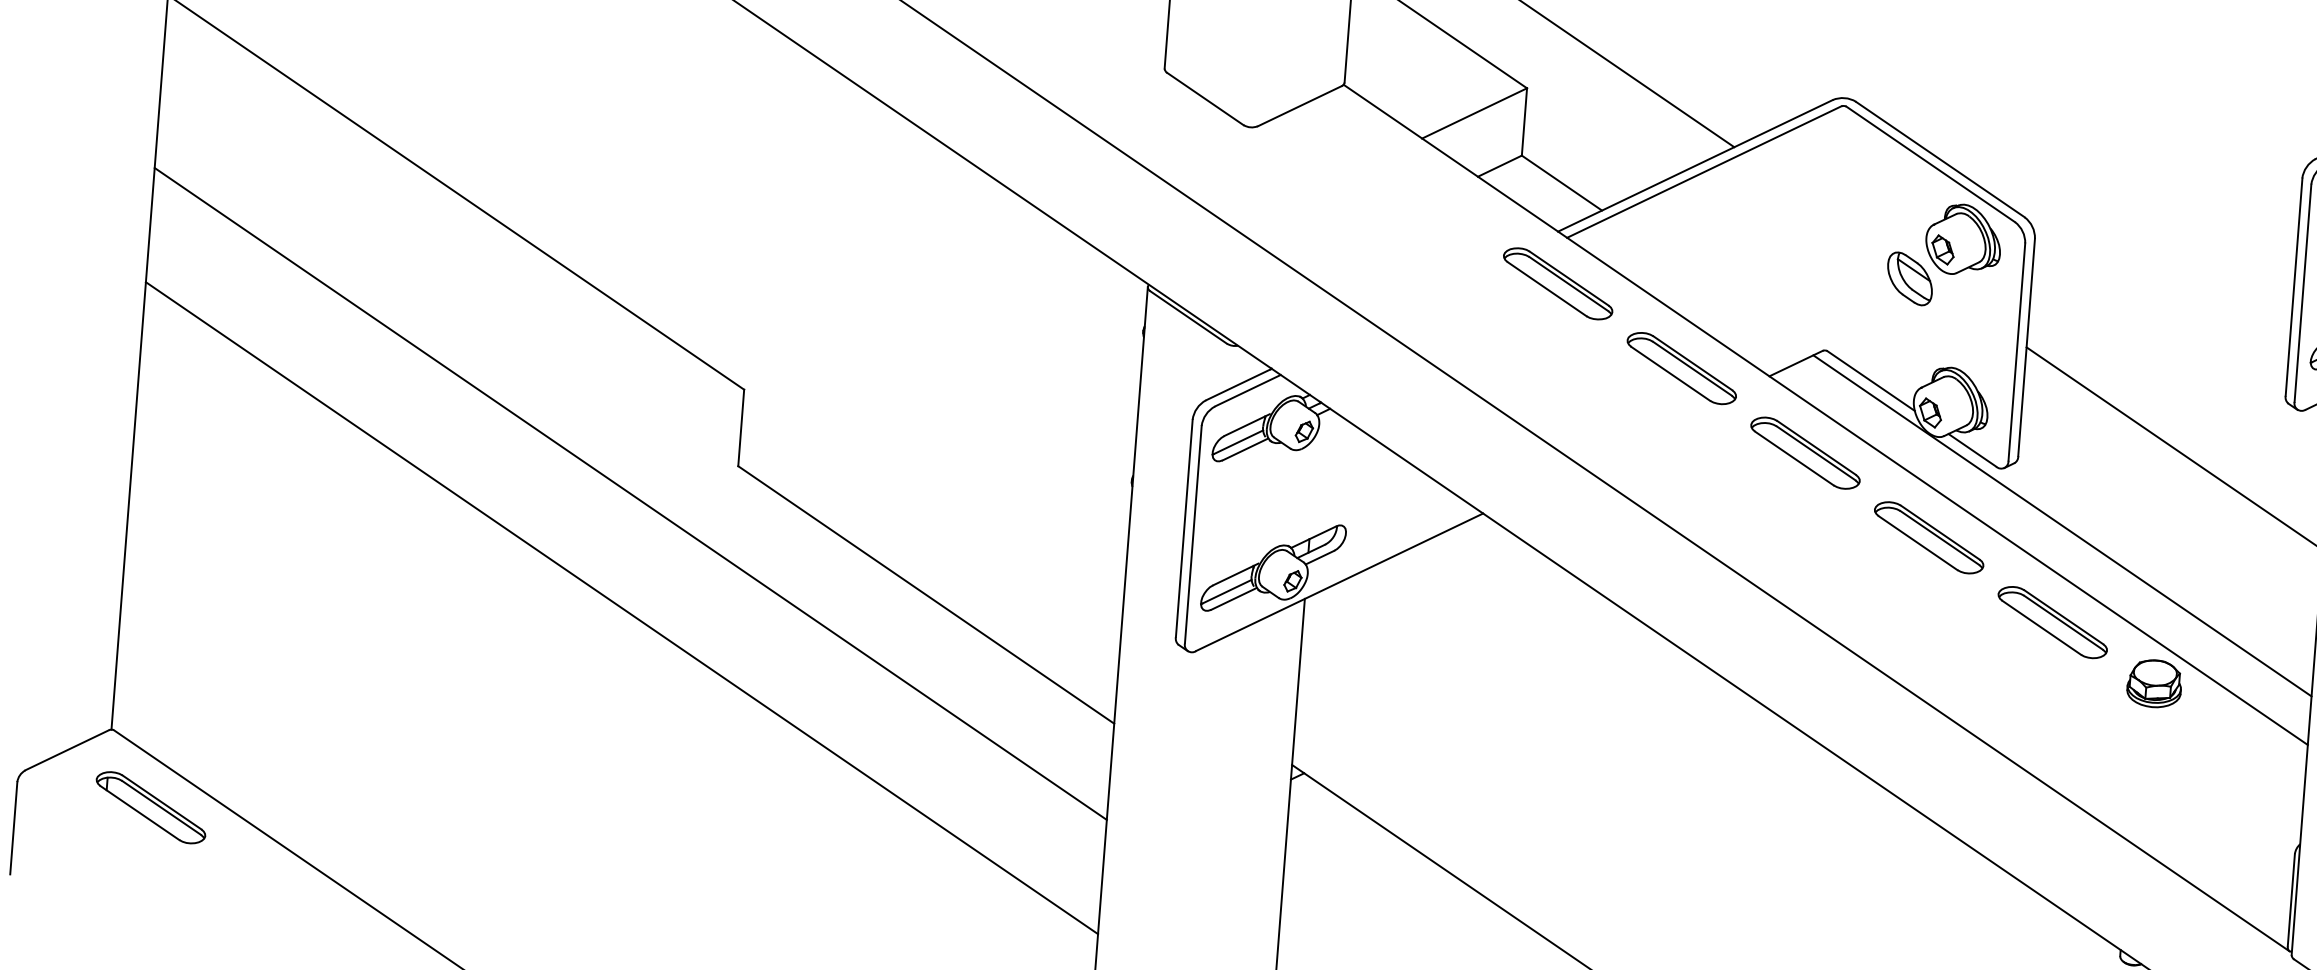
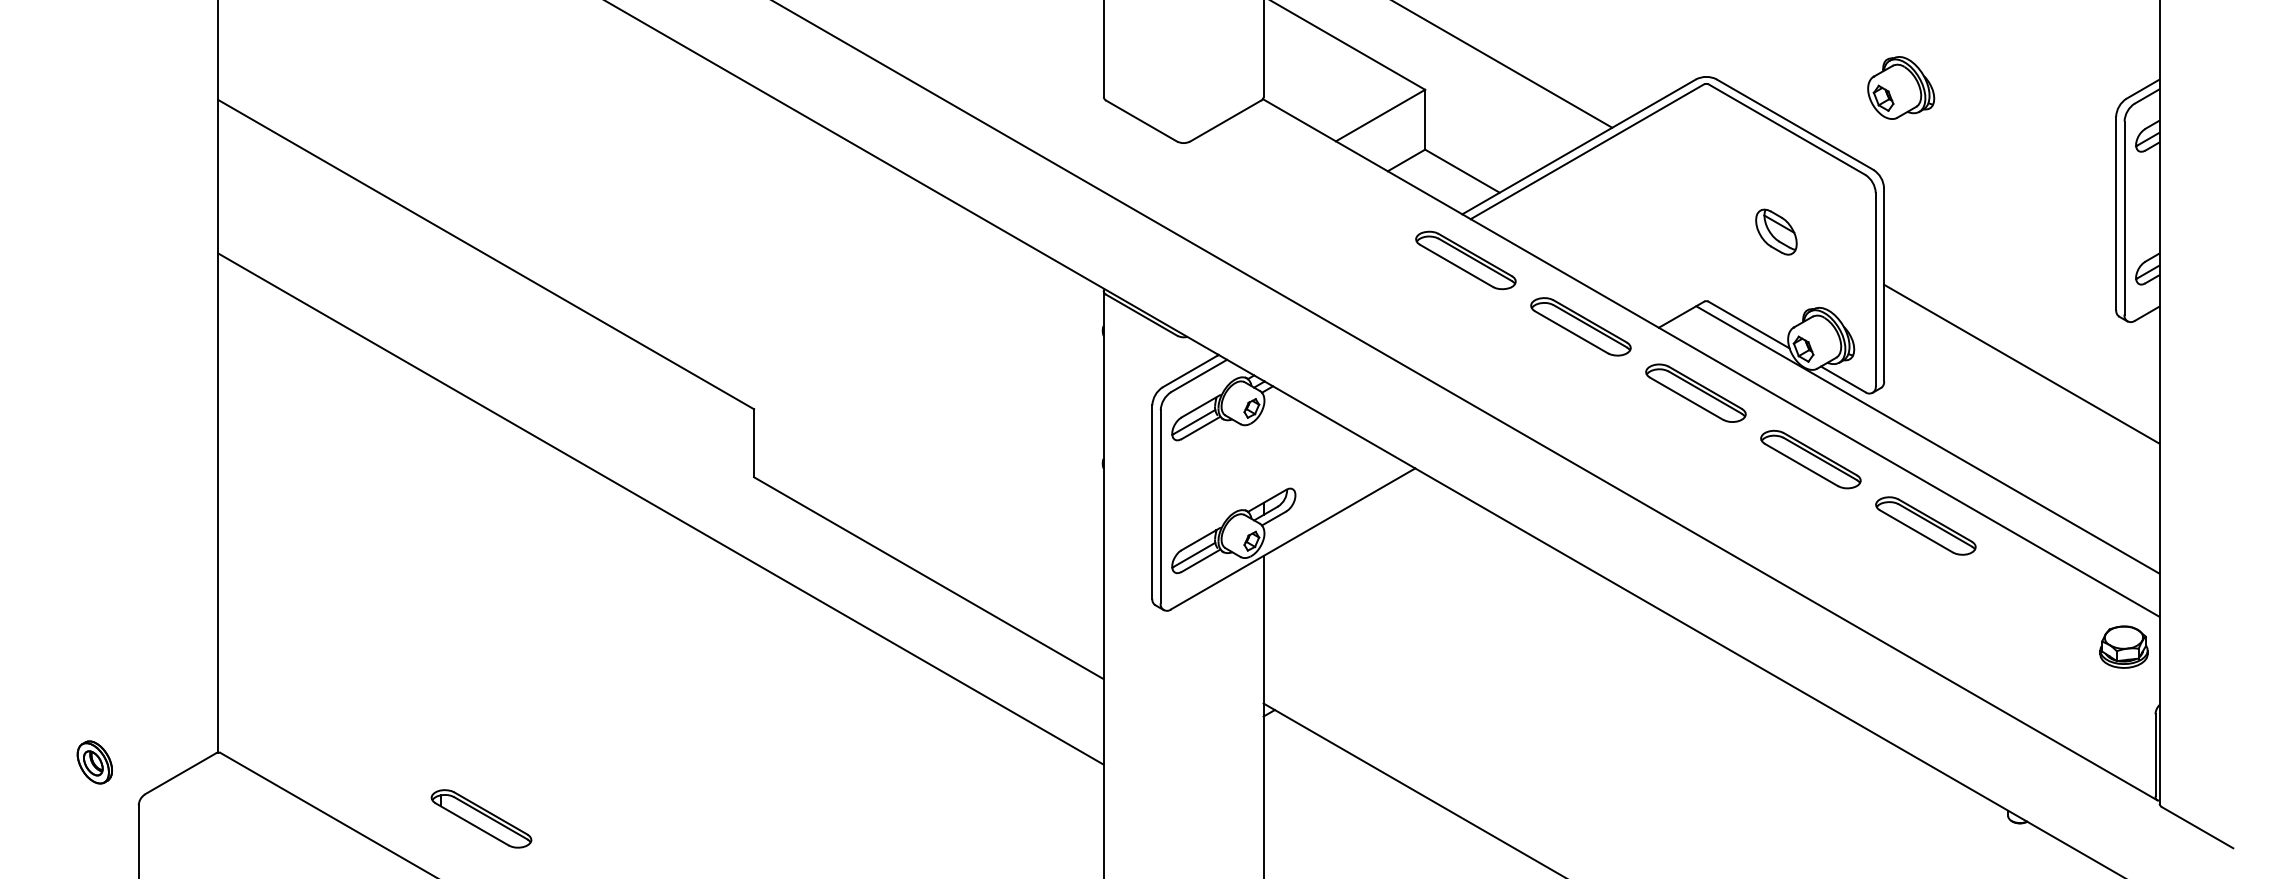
part: (1964, 239) -> (1901, 87), moved
line: (621, 608) -> (660, 610), removed
part: (2154, 682) -> (2123, 646), moved
part: (151, 807) -> (481, 818), moved

